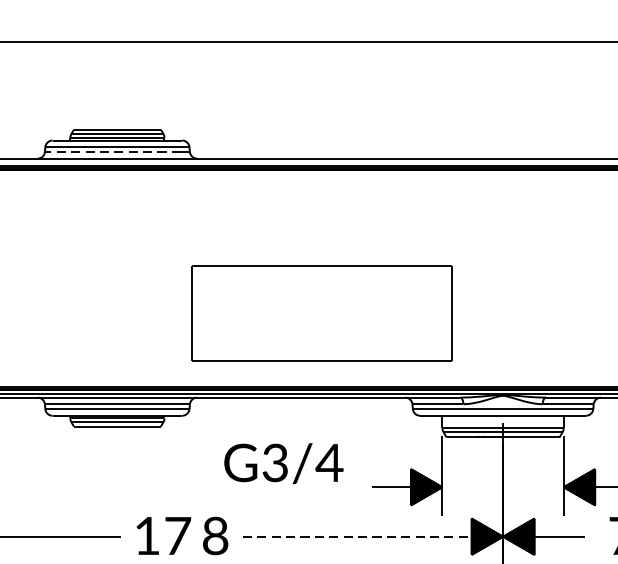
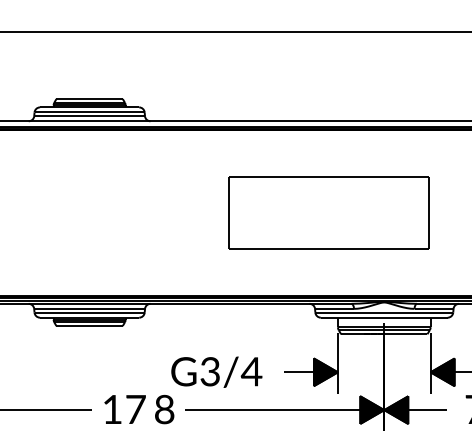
line: (113, 152) -> (86, 116), dashed -> solid
part: (321, 313) -> (328, 212), moved
text: (283, 462) -> (216, 371), moved
line: (358, 537) -> (273, 410), dashed -> solid

